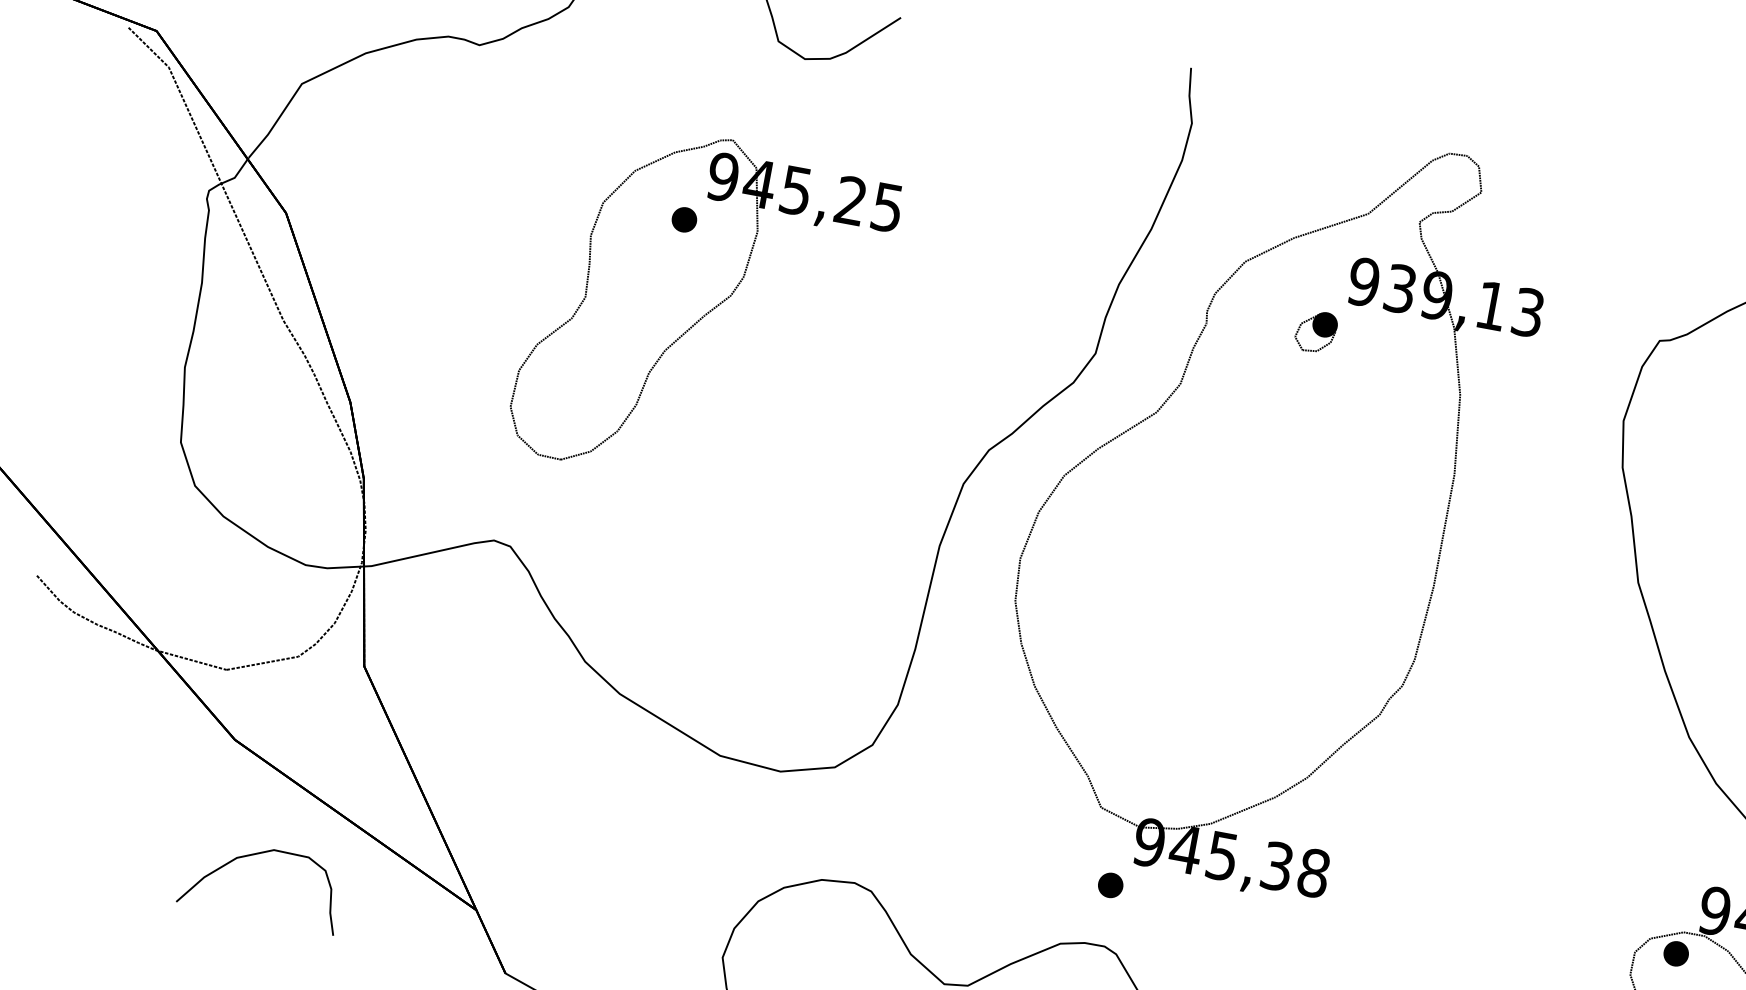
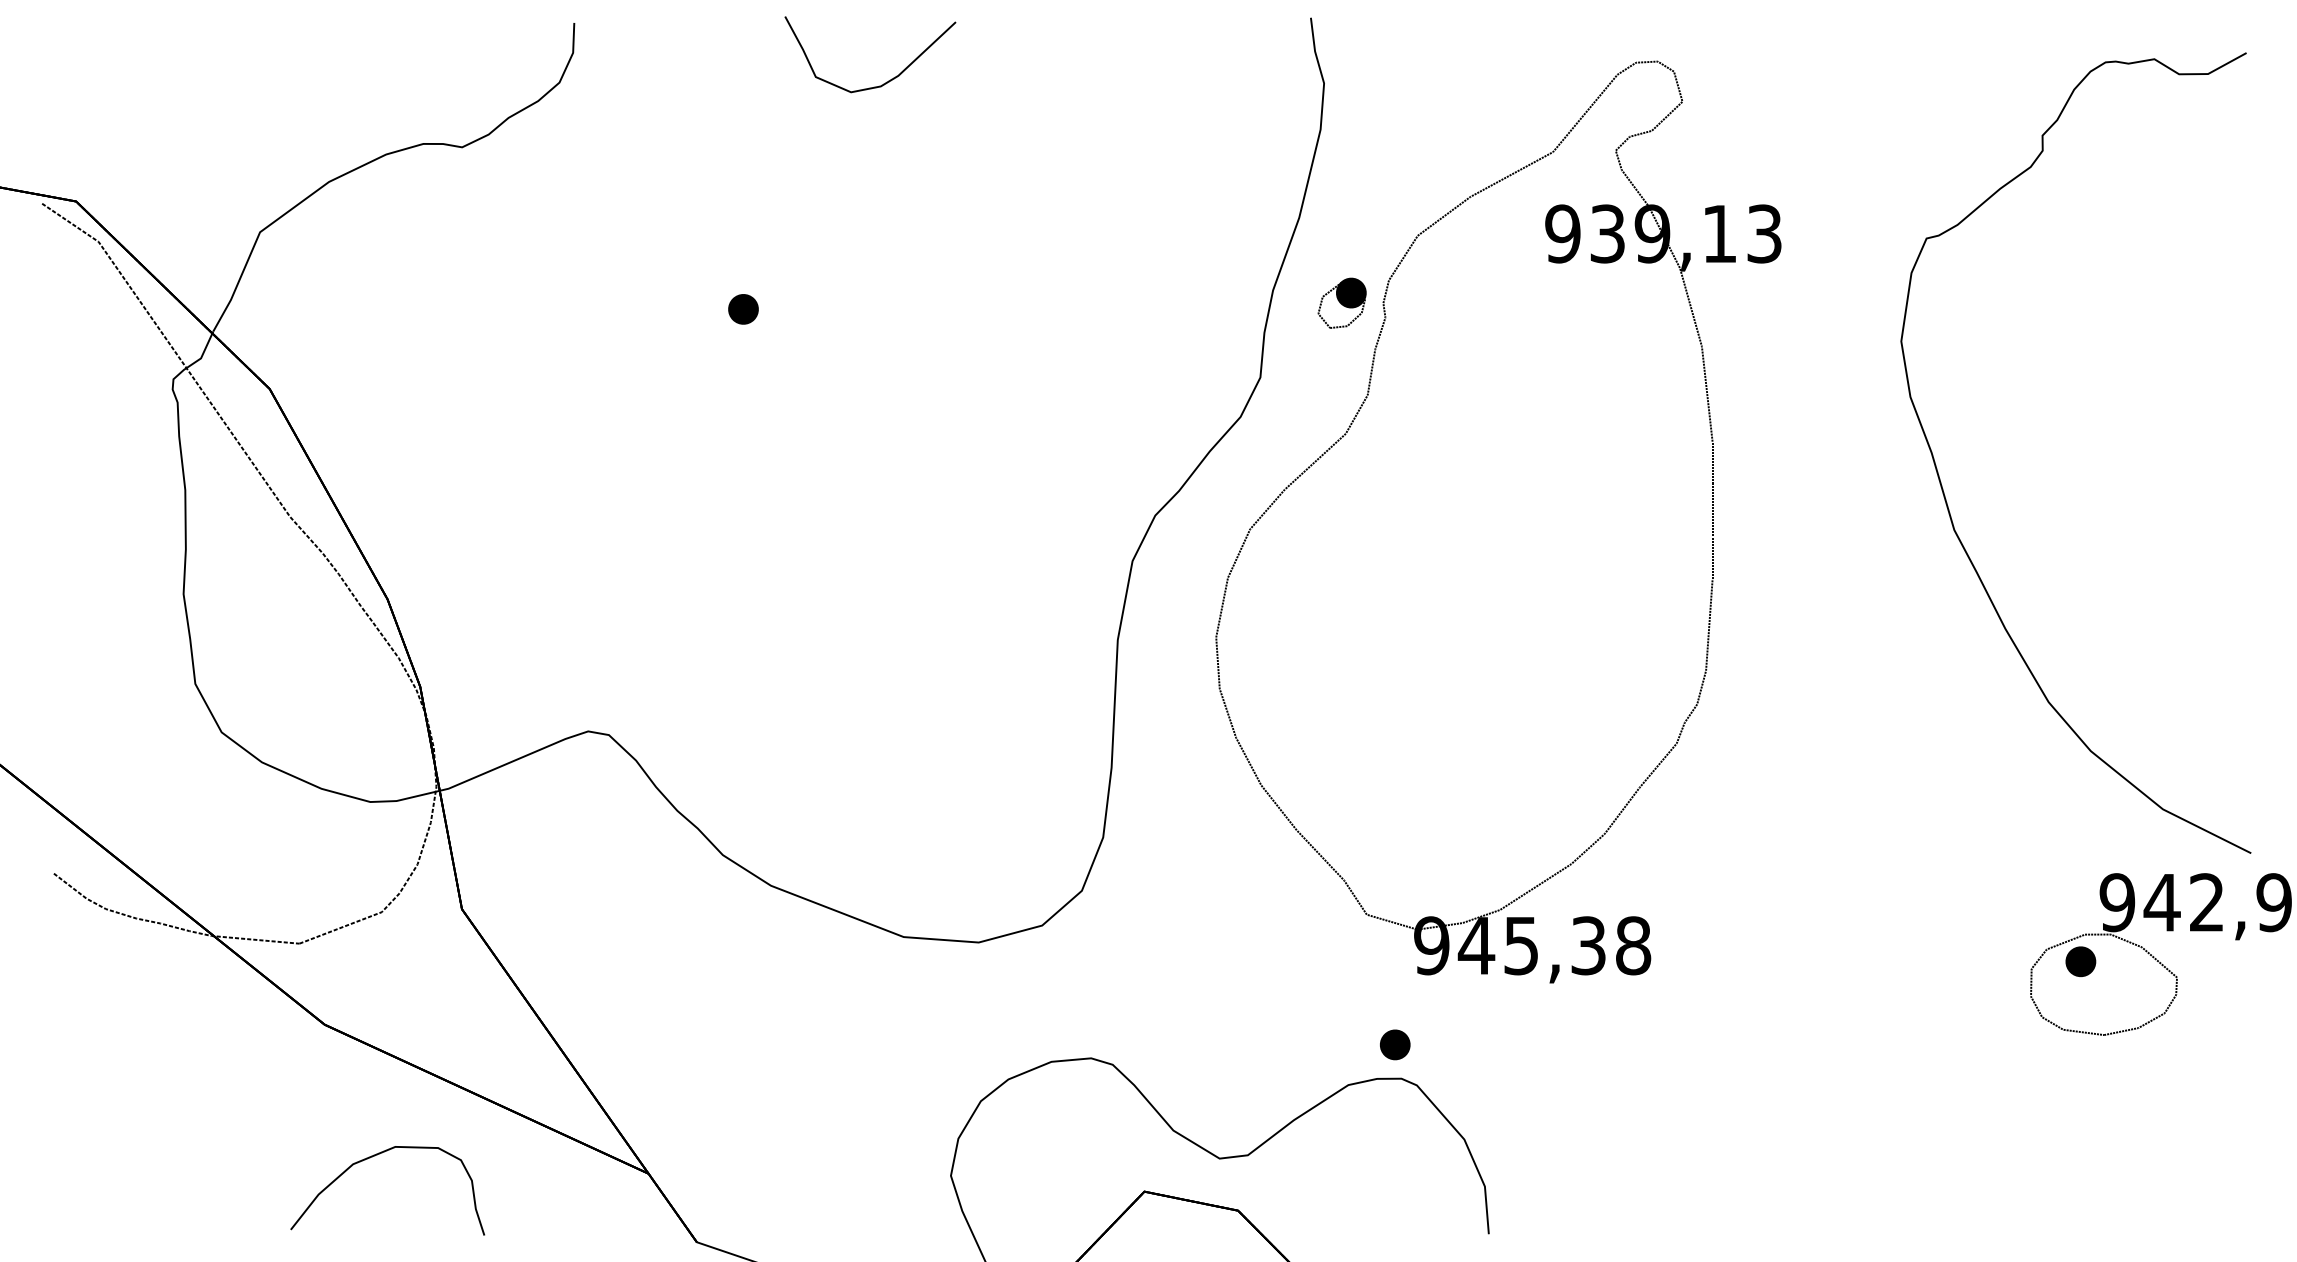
part: (704, 310) -> (787, 412), removed
part: (1315, 331) -> (1341, 302), moved
part: (1110, 885) -> (1395, 1044), moved

